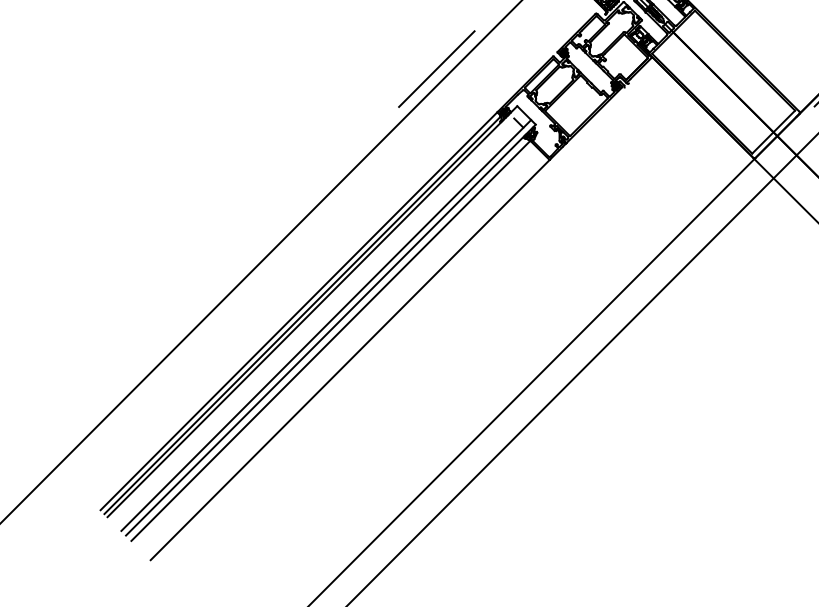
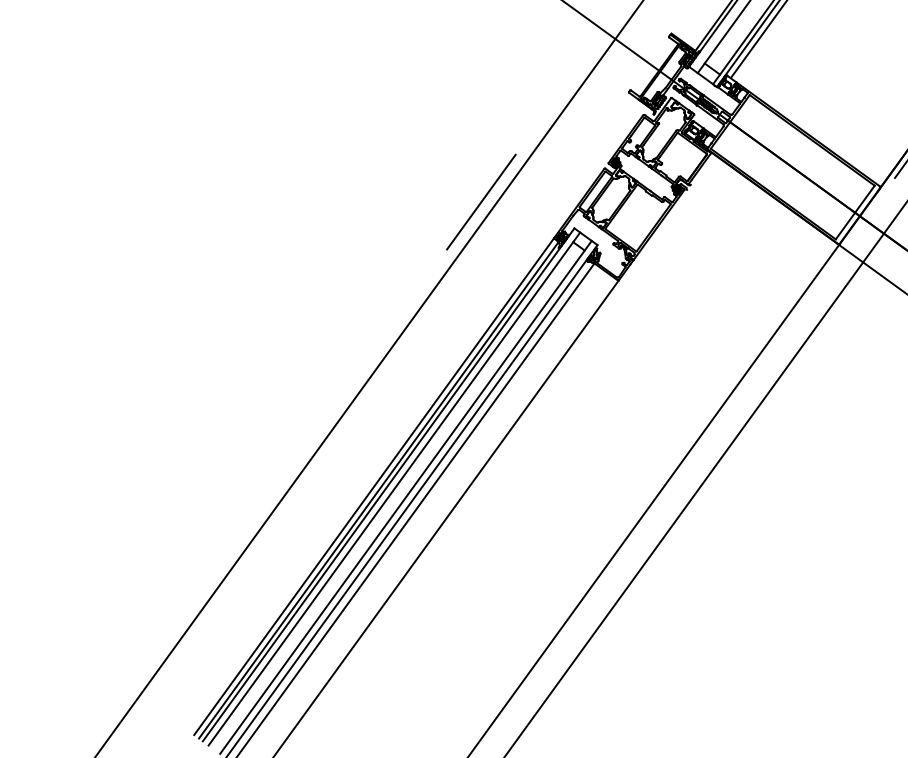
line: (317, 315) -> (394, 488), added

